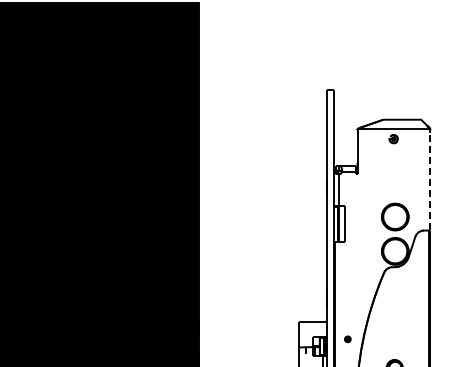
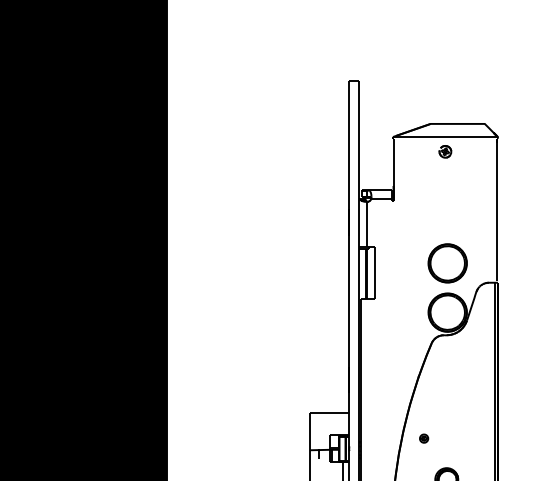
line: (429, 179) -> (496, 209), dashed -> solid
part: (347, 339) -> (423, 438), moved

